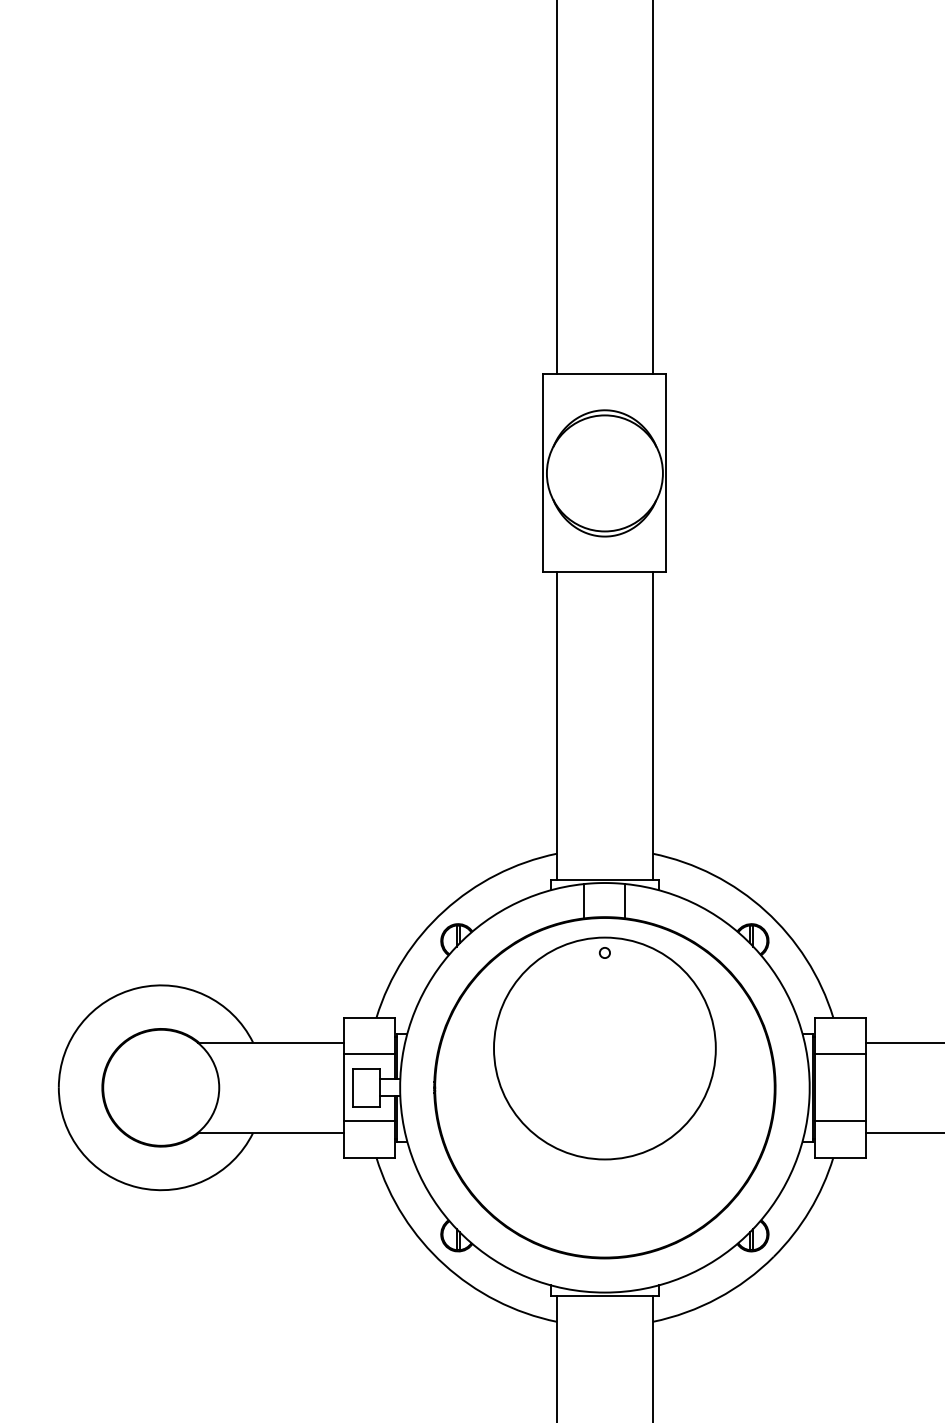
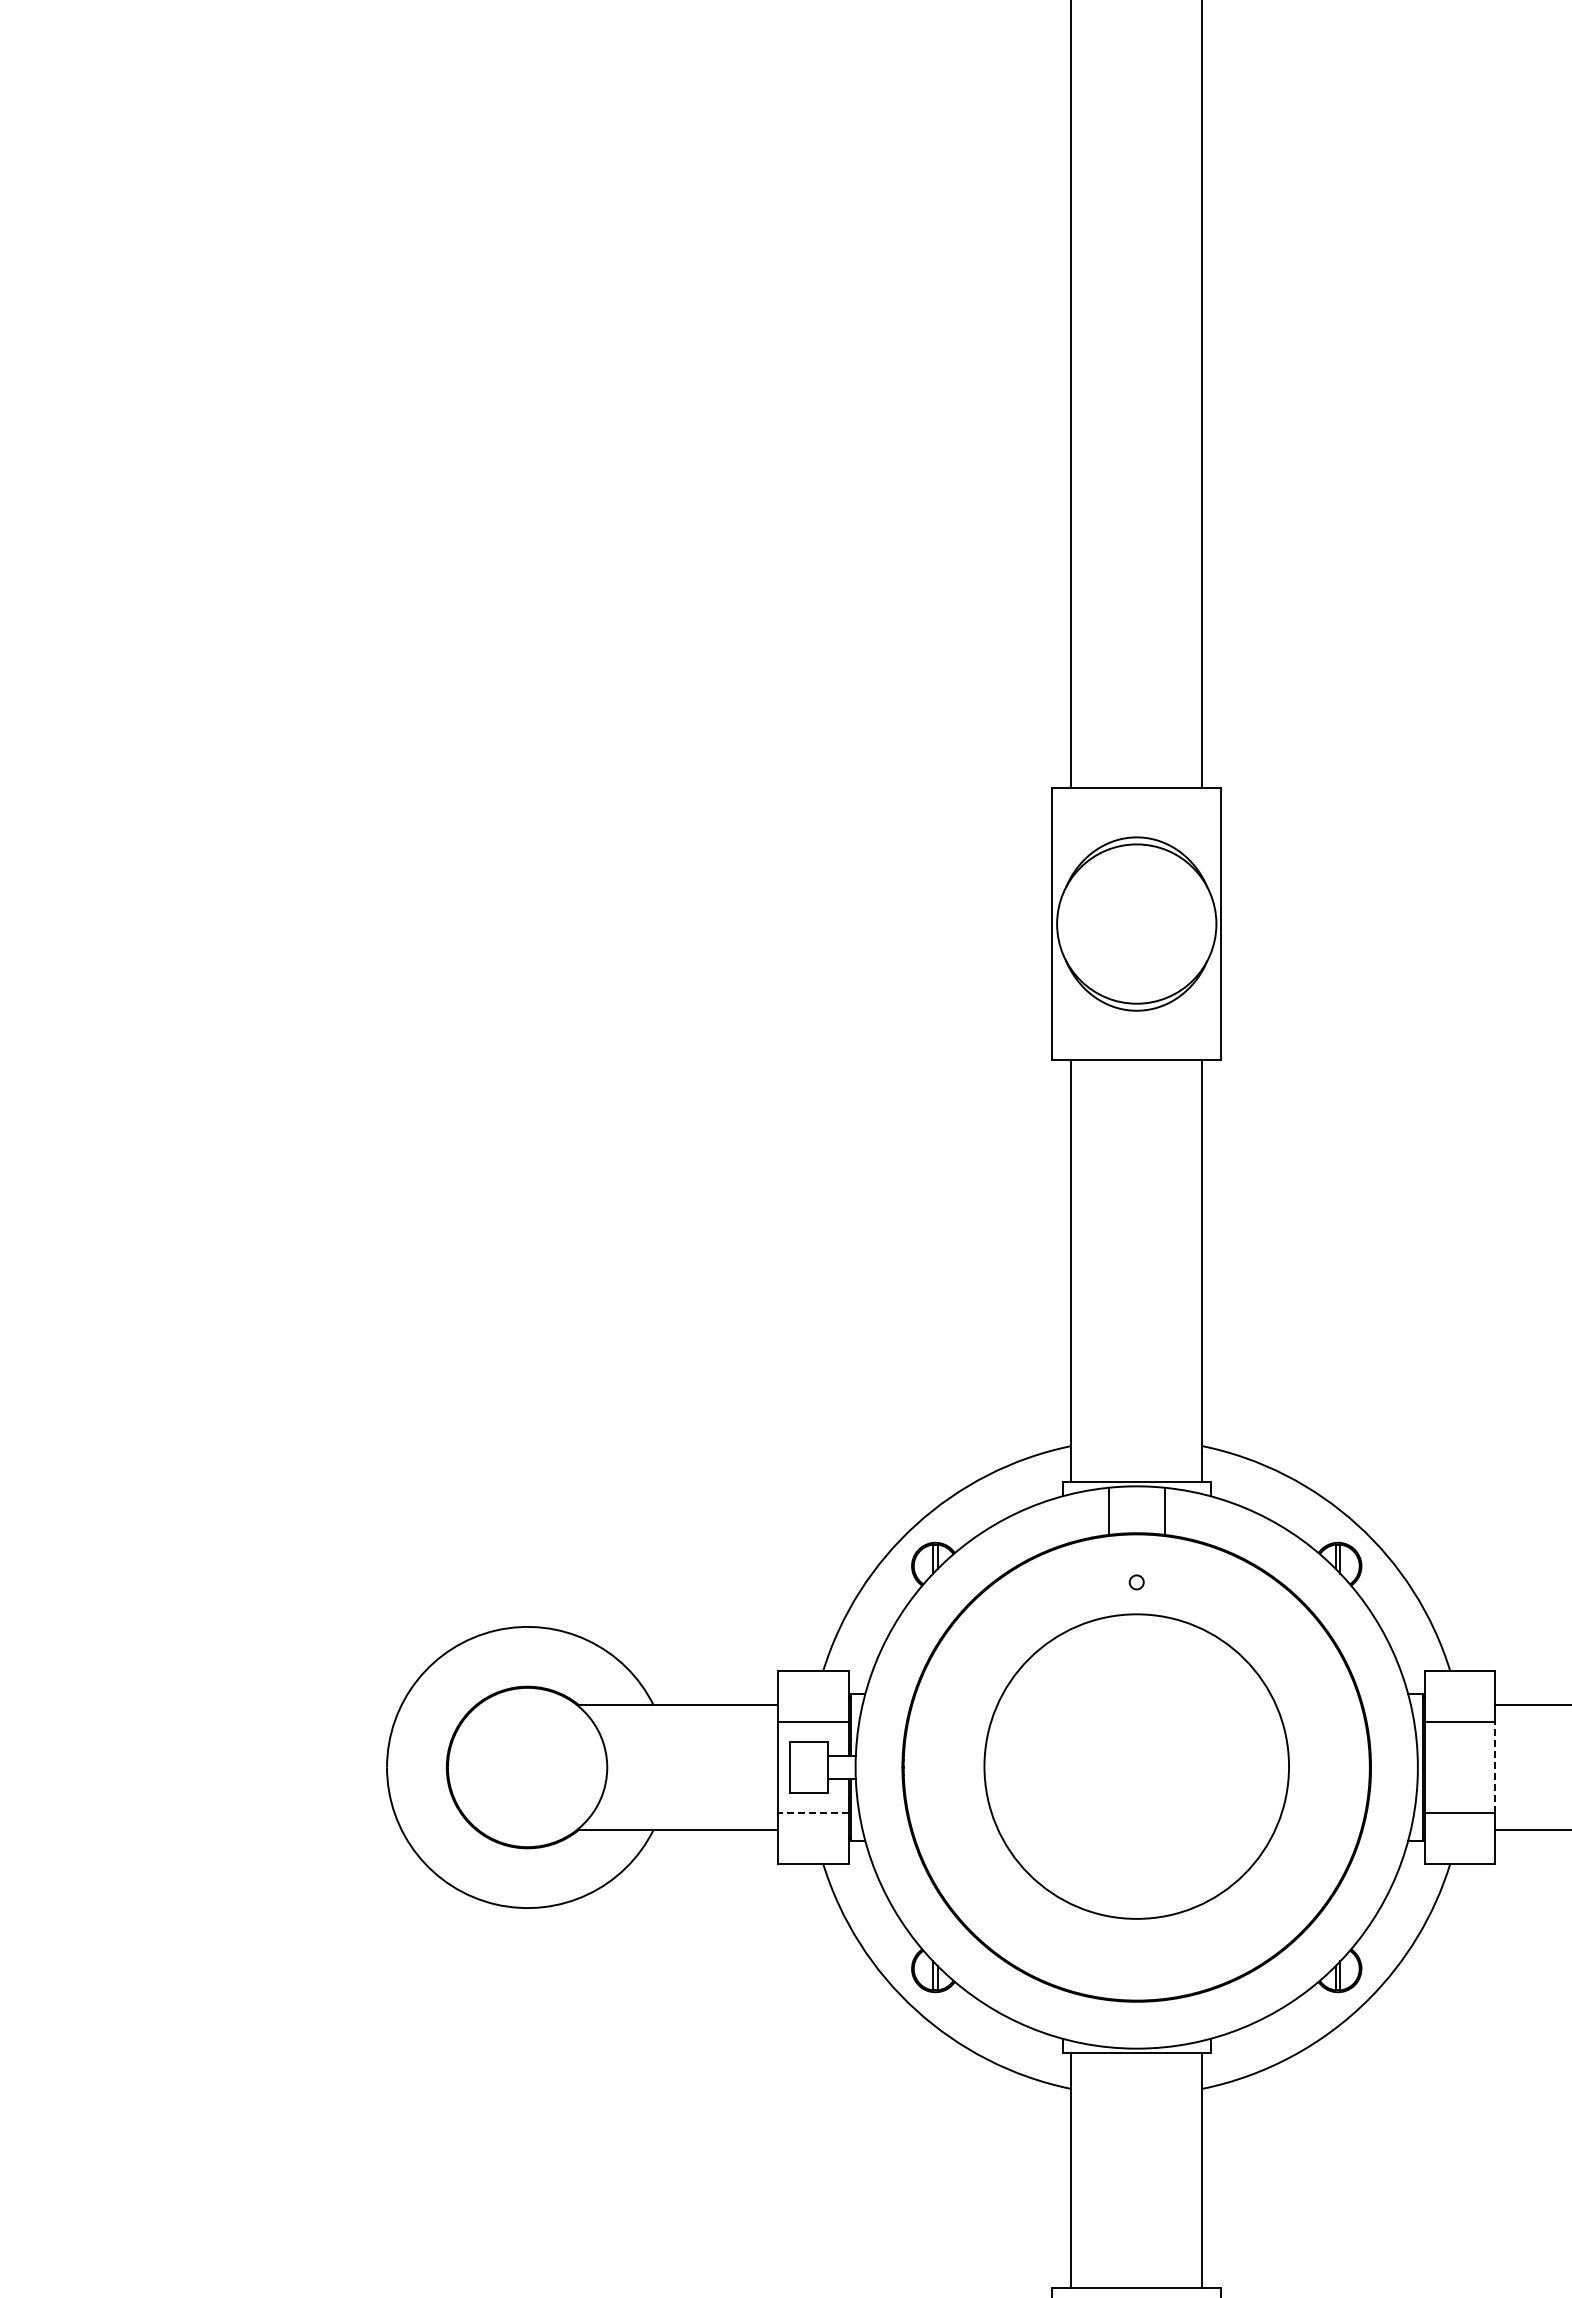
circle: (604, 1048) -> (1136, 1766), moved
line: (866, 1087) -> (1495, 1767), solid -> dashed
line: (368, 1121) -> (812, 1813), solid -> dashed

